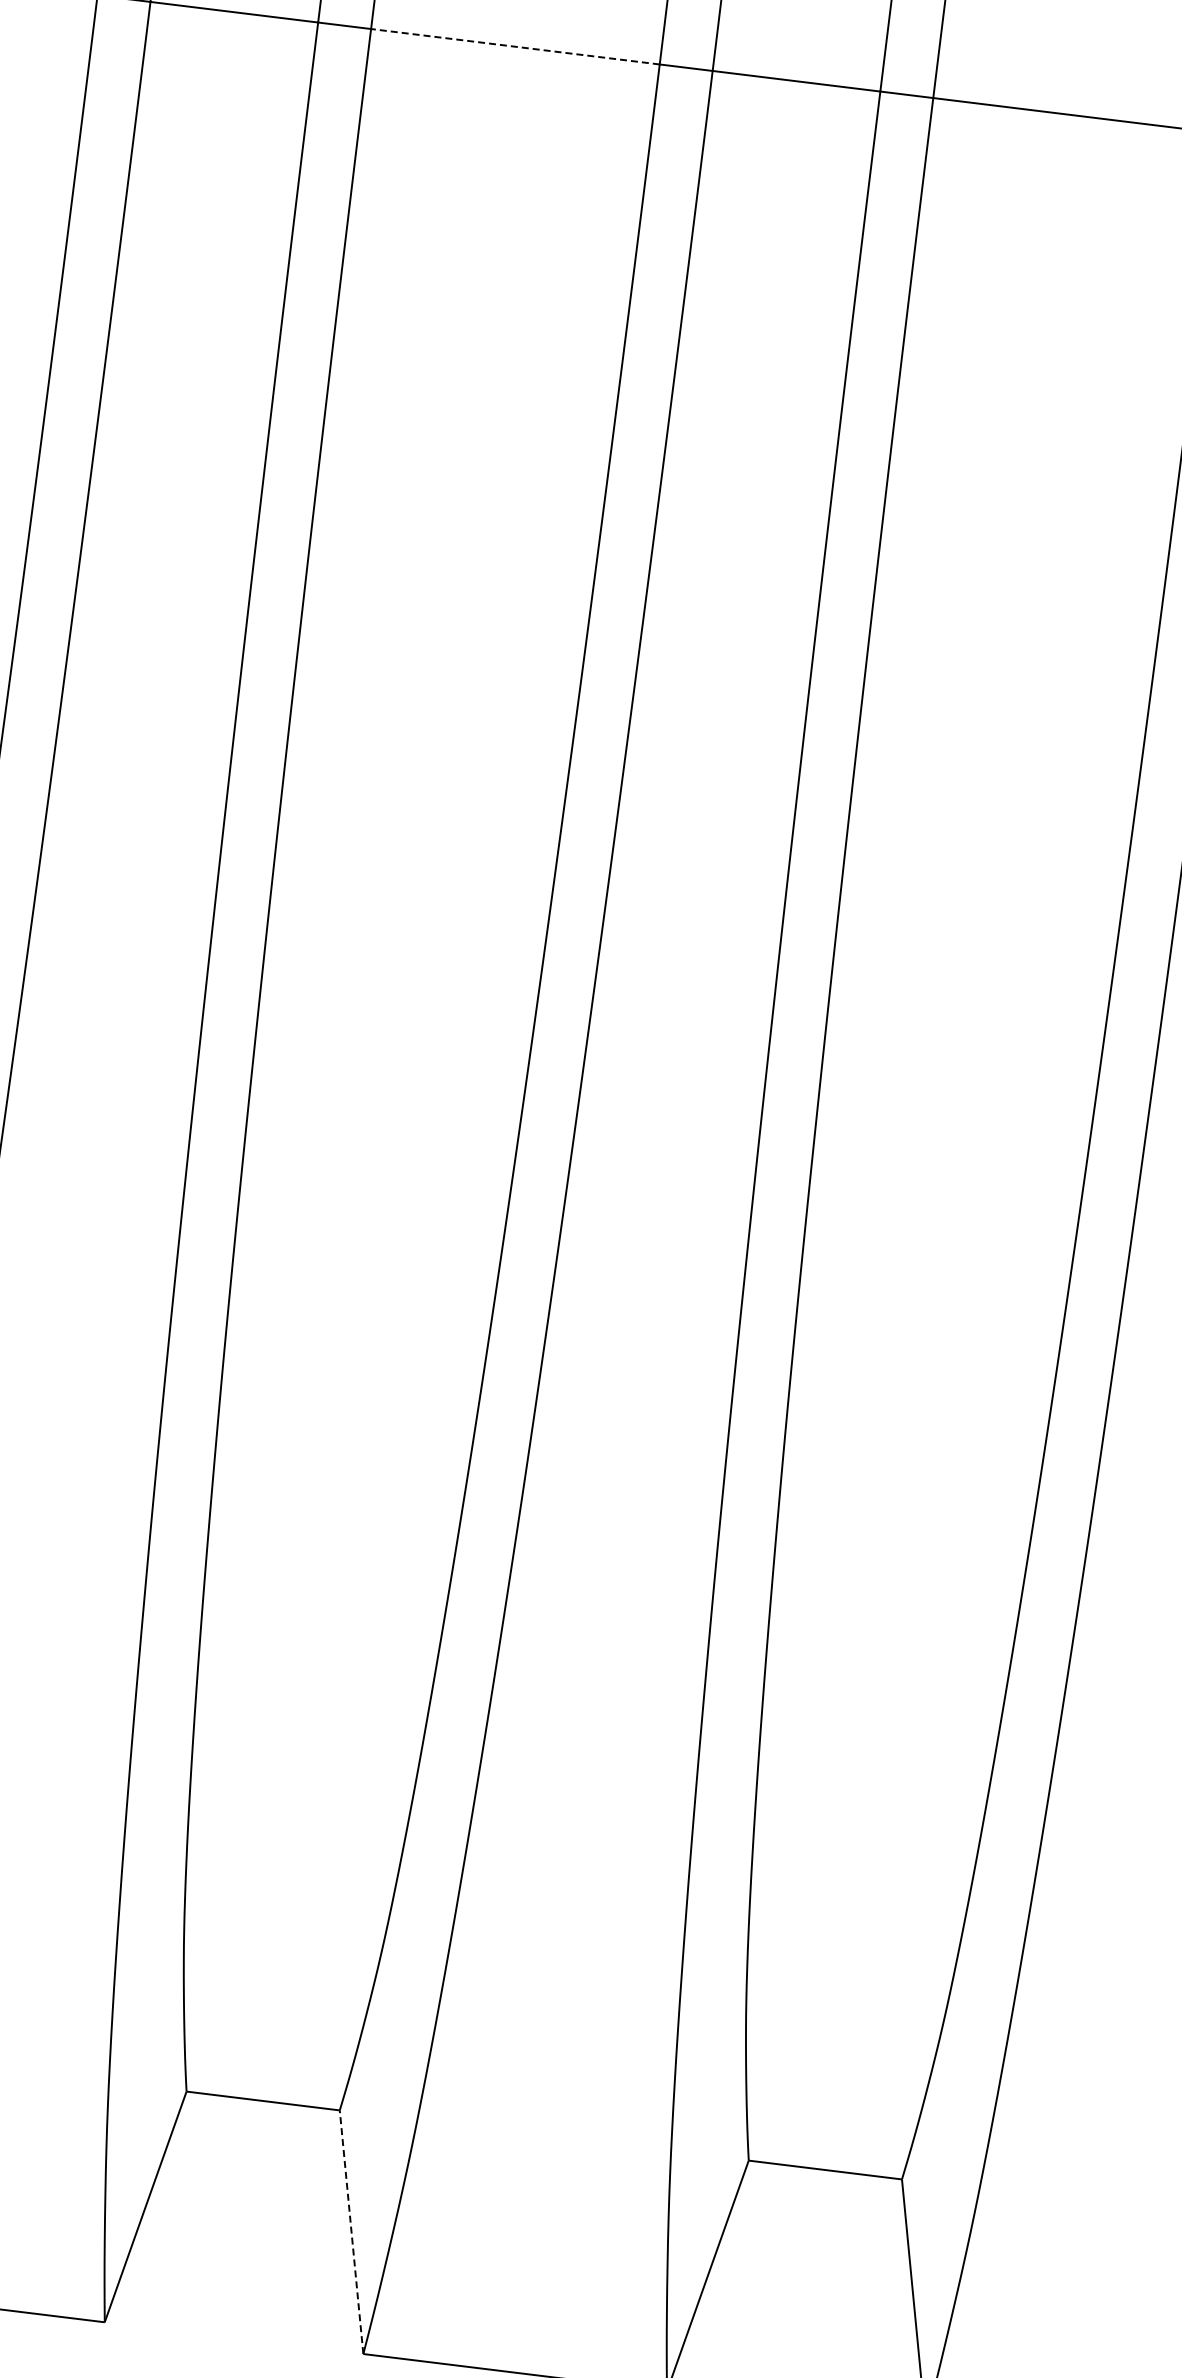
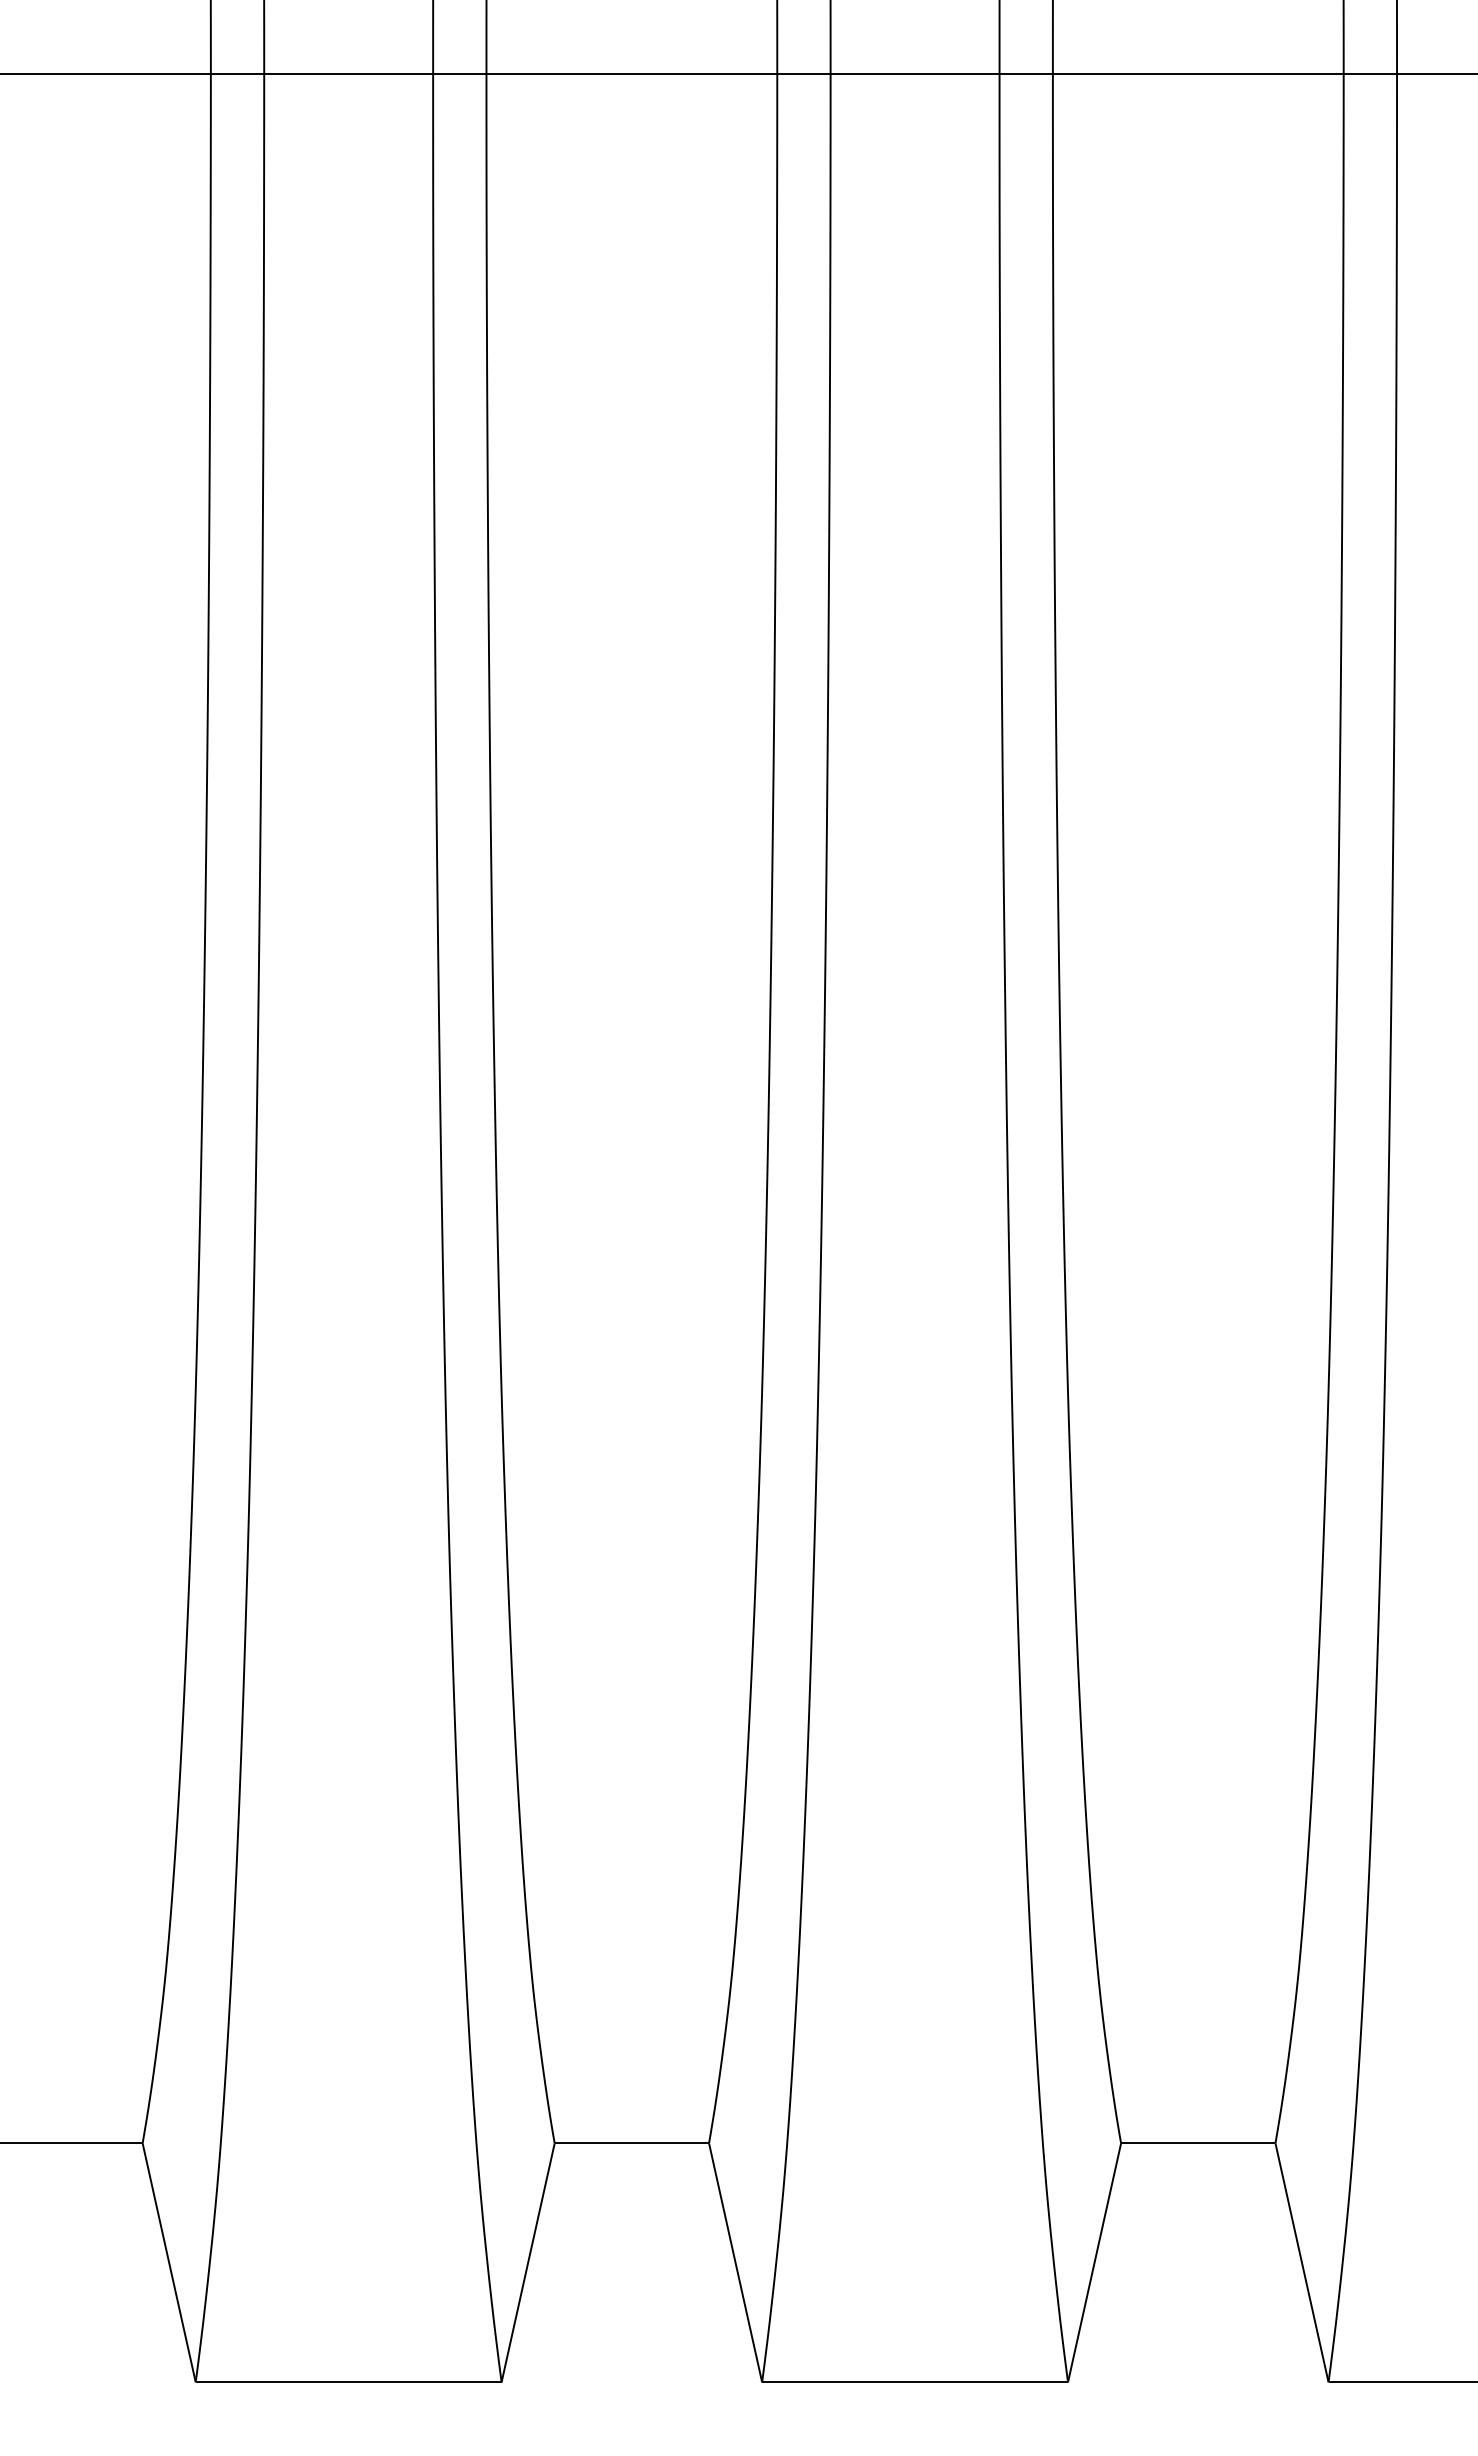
line: (515, 46) -> (631, 73), dashed -> solid
line: (351, 2231) -> (735, 2262), dashed -> solid

